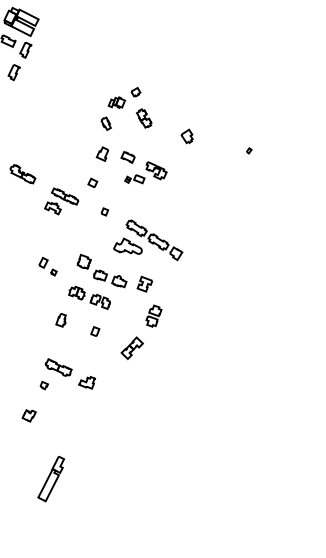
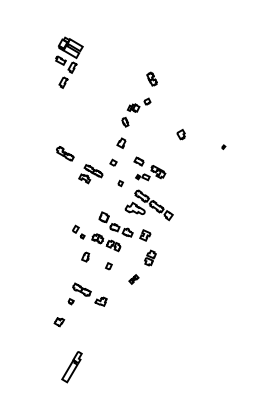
part: (143, 117) -> (151, 78), moved
part: (143, 166) -> (149, 168), moved
part: (47, 265) -> (78, 231), moved
part: (131, 348) -> (133, 279), size x0.6

